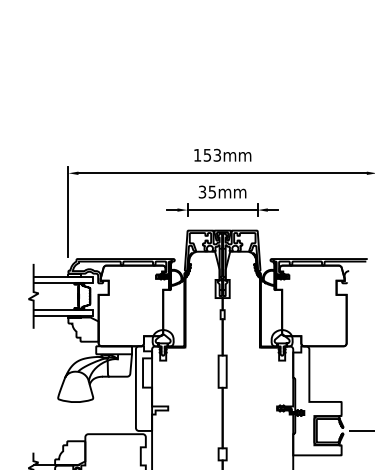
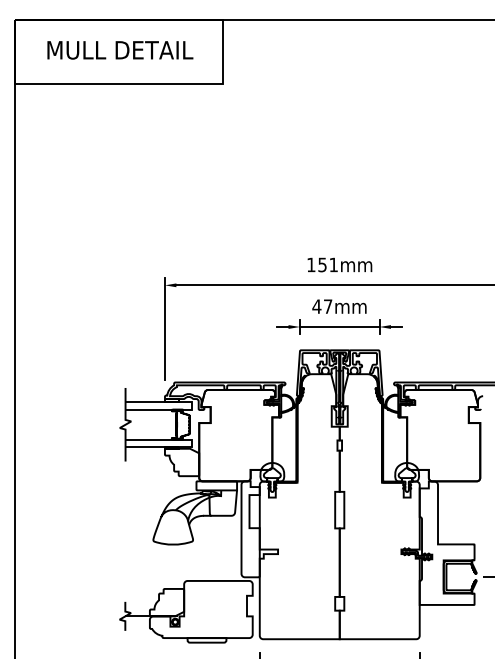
text: (217, 154) -> (333, 264), 153mm -> 151mm
text: (207, 191) -> (322, 306), 35mm -> 47mm

